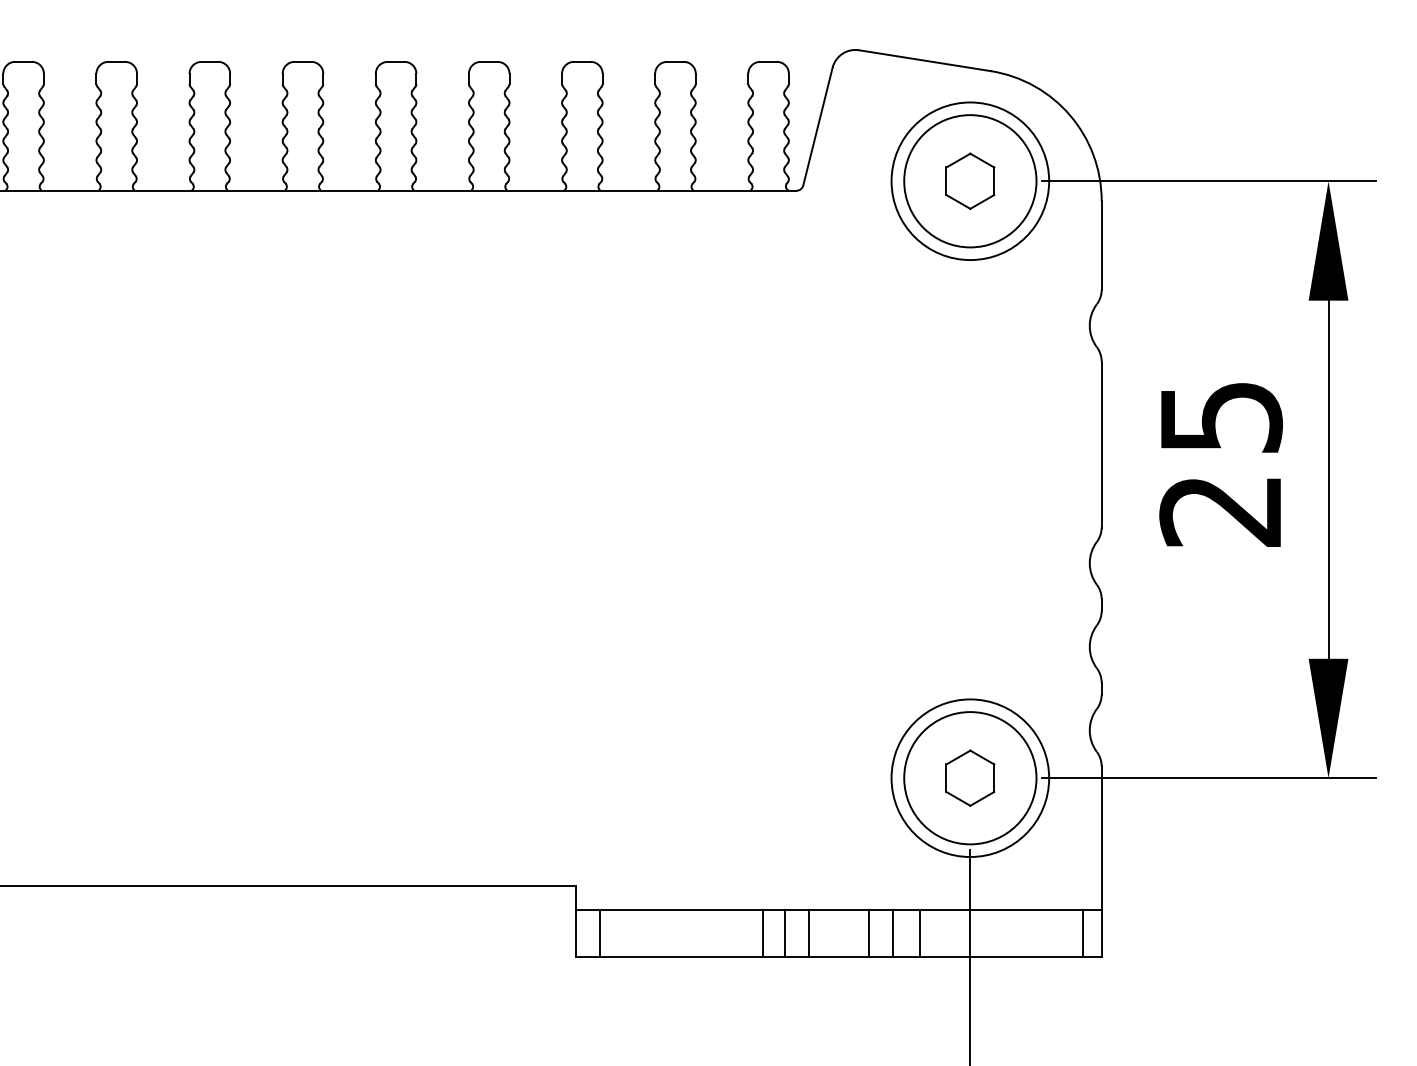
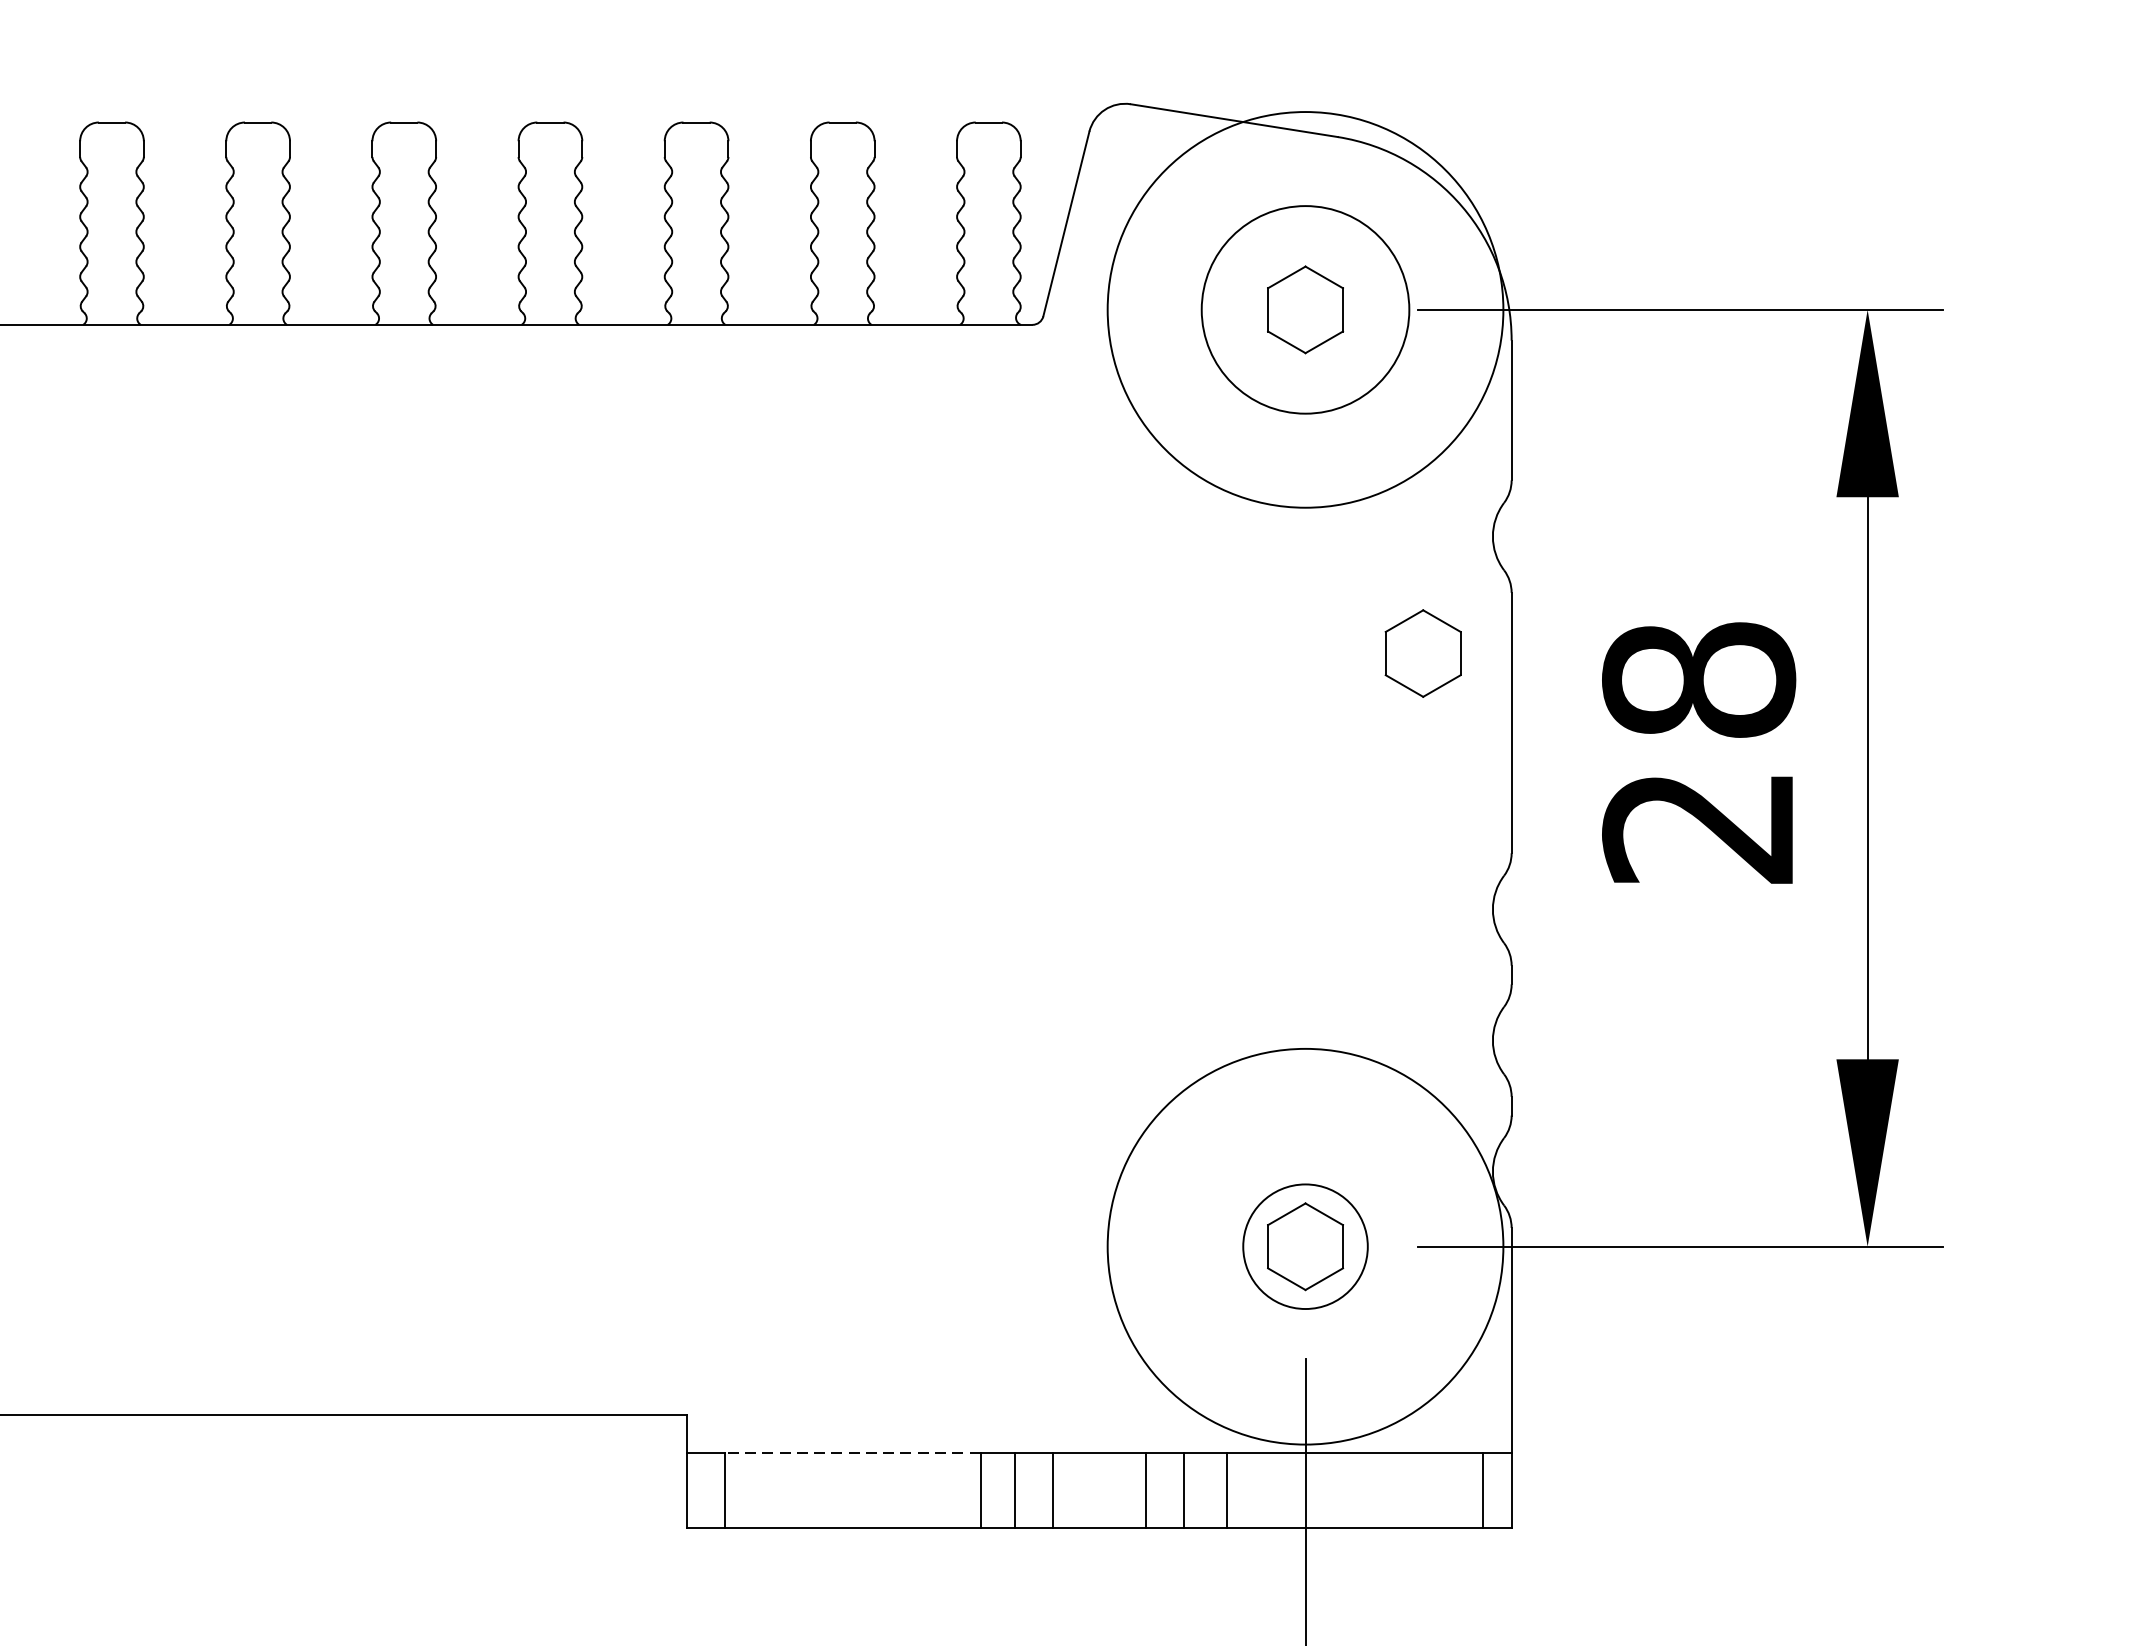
circle: (970, 181) -> (1305, 310), size x1.6
part: (1045, 399) -> (1423, 652), added
text: (1220, 416) -> (1698, 679), 25 -> 28
circle: (970, 778) -> (1305, 1247), size x0.6
circle: (970, 778) -> (1305, 1247), size x1.6
line: (681, 909) -> (852, 1452), solid -> dashed

